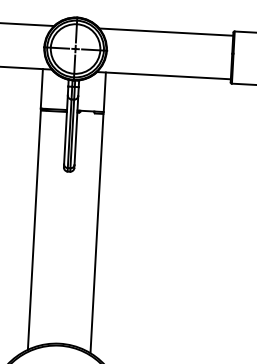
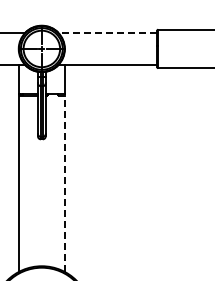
line: (165, 31) -> (107, 32), solid -> dashed
line: (96, 233) -> (64, 183), solid -> dashed

